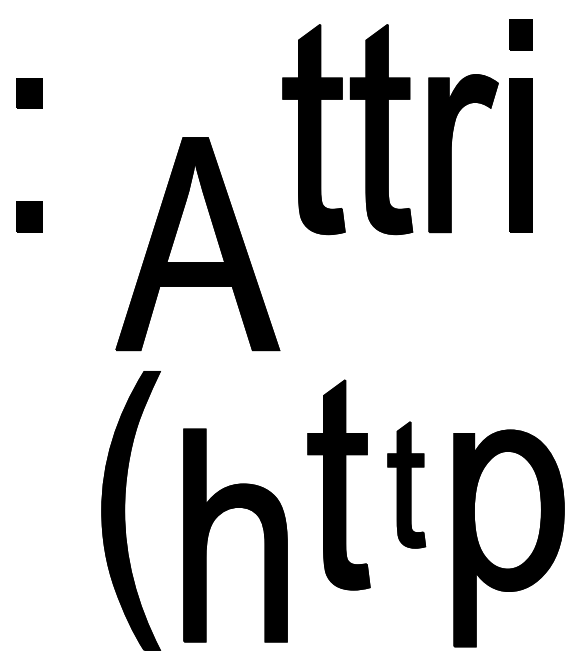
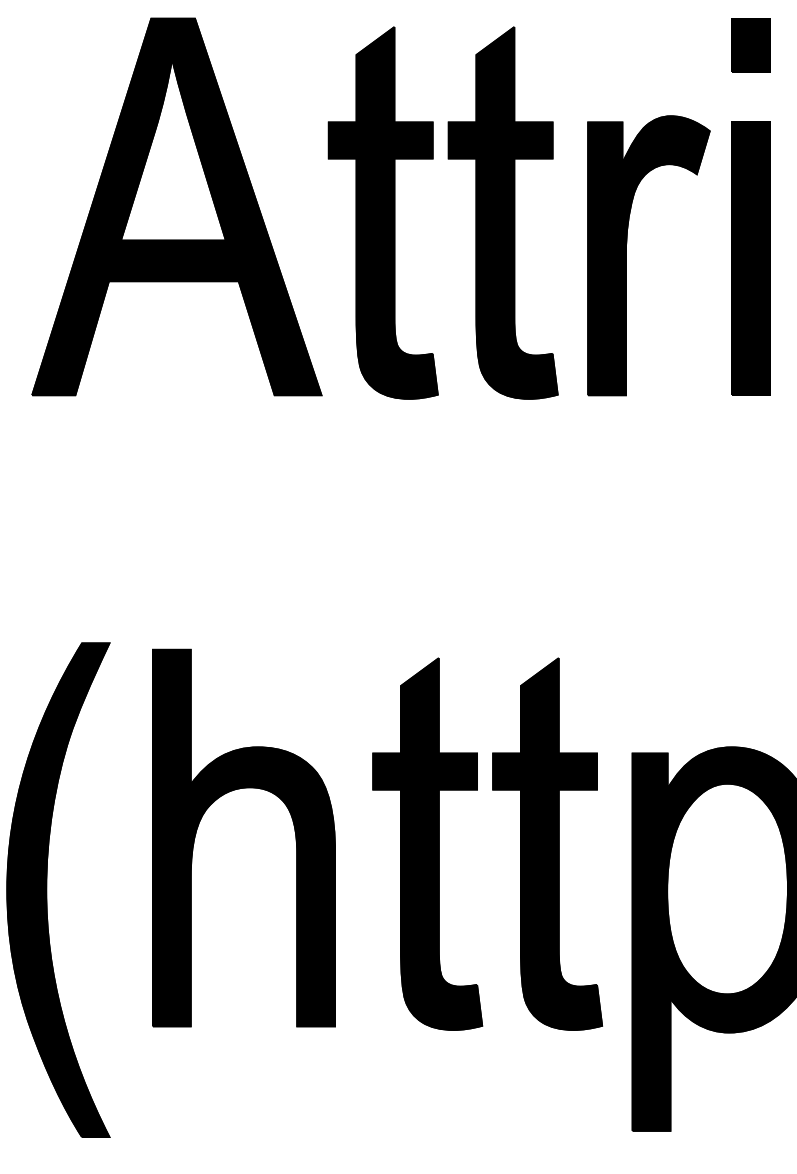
part: (197, 244) -> (176, 207), moved
part: (406, 484) -> (547, 843), size x1.67
part: (217, 517) -> (211, 806), moved

